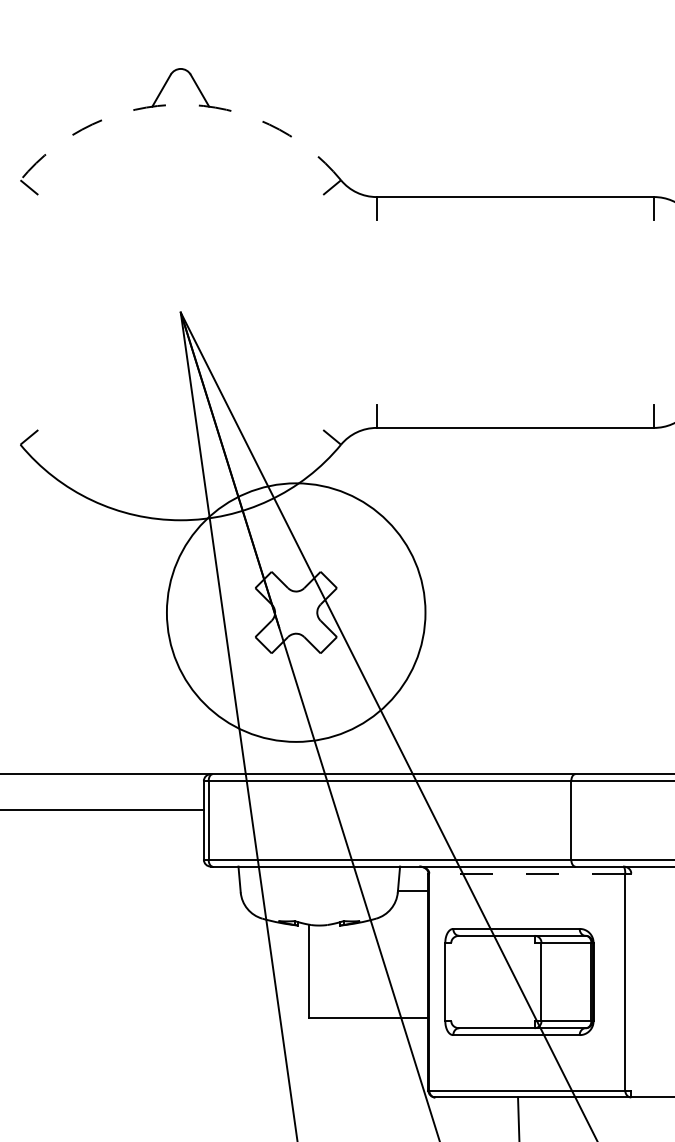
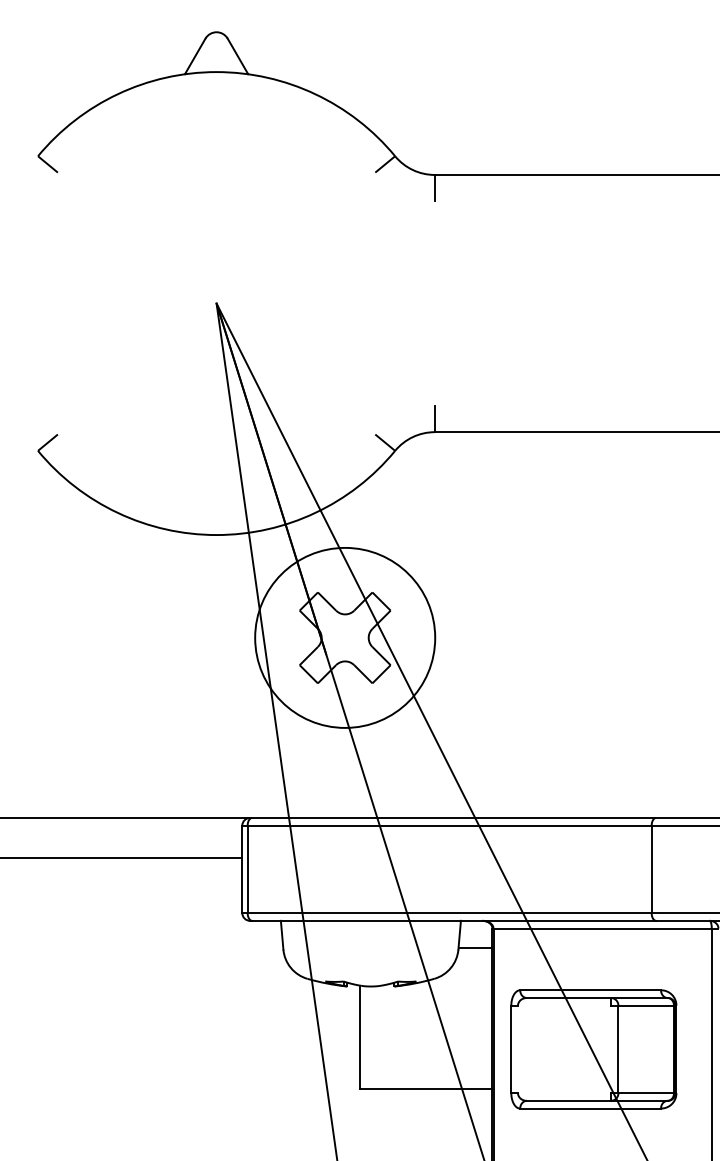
arc: (180, 104) -> (216, 71), dashed -> solid
circle: (296, 612) -> (345, 637), size x0.62
line: (527, 873) -> (602, 928), dashed -> solid

